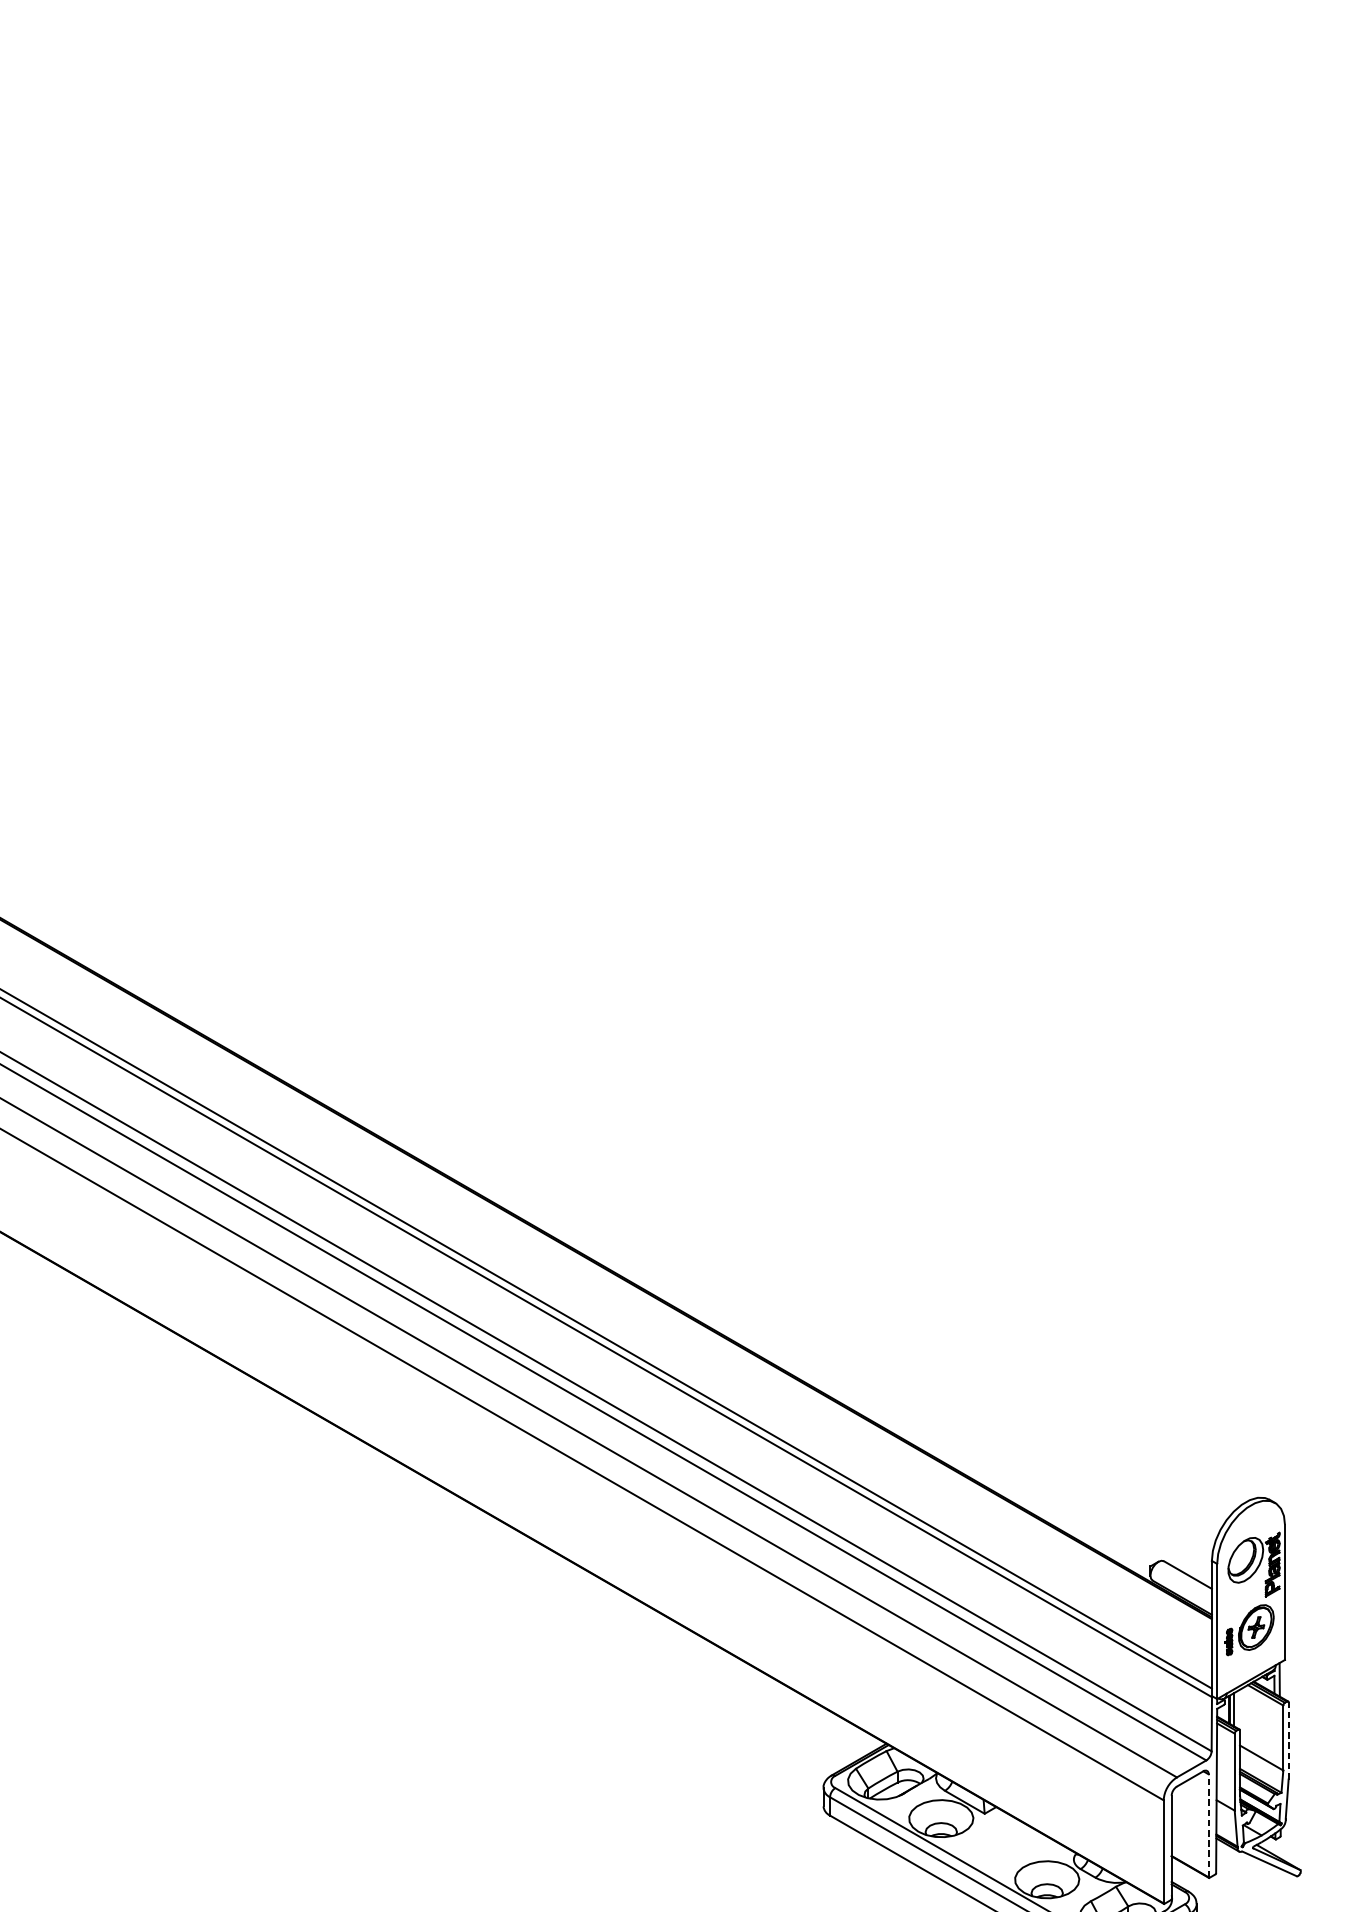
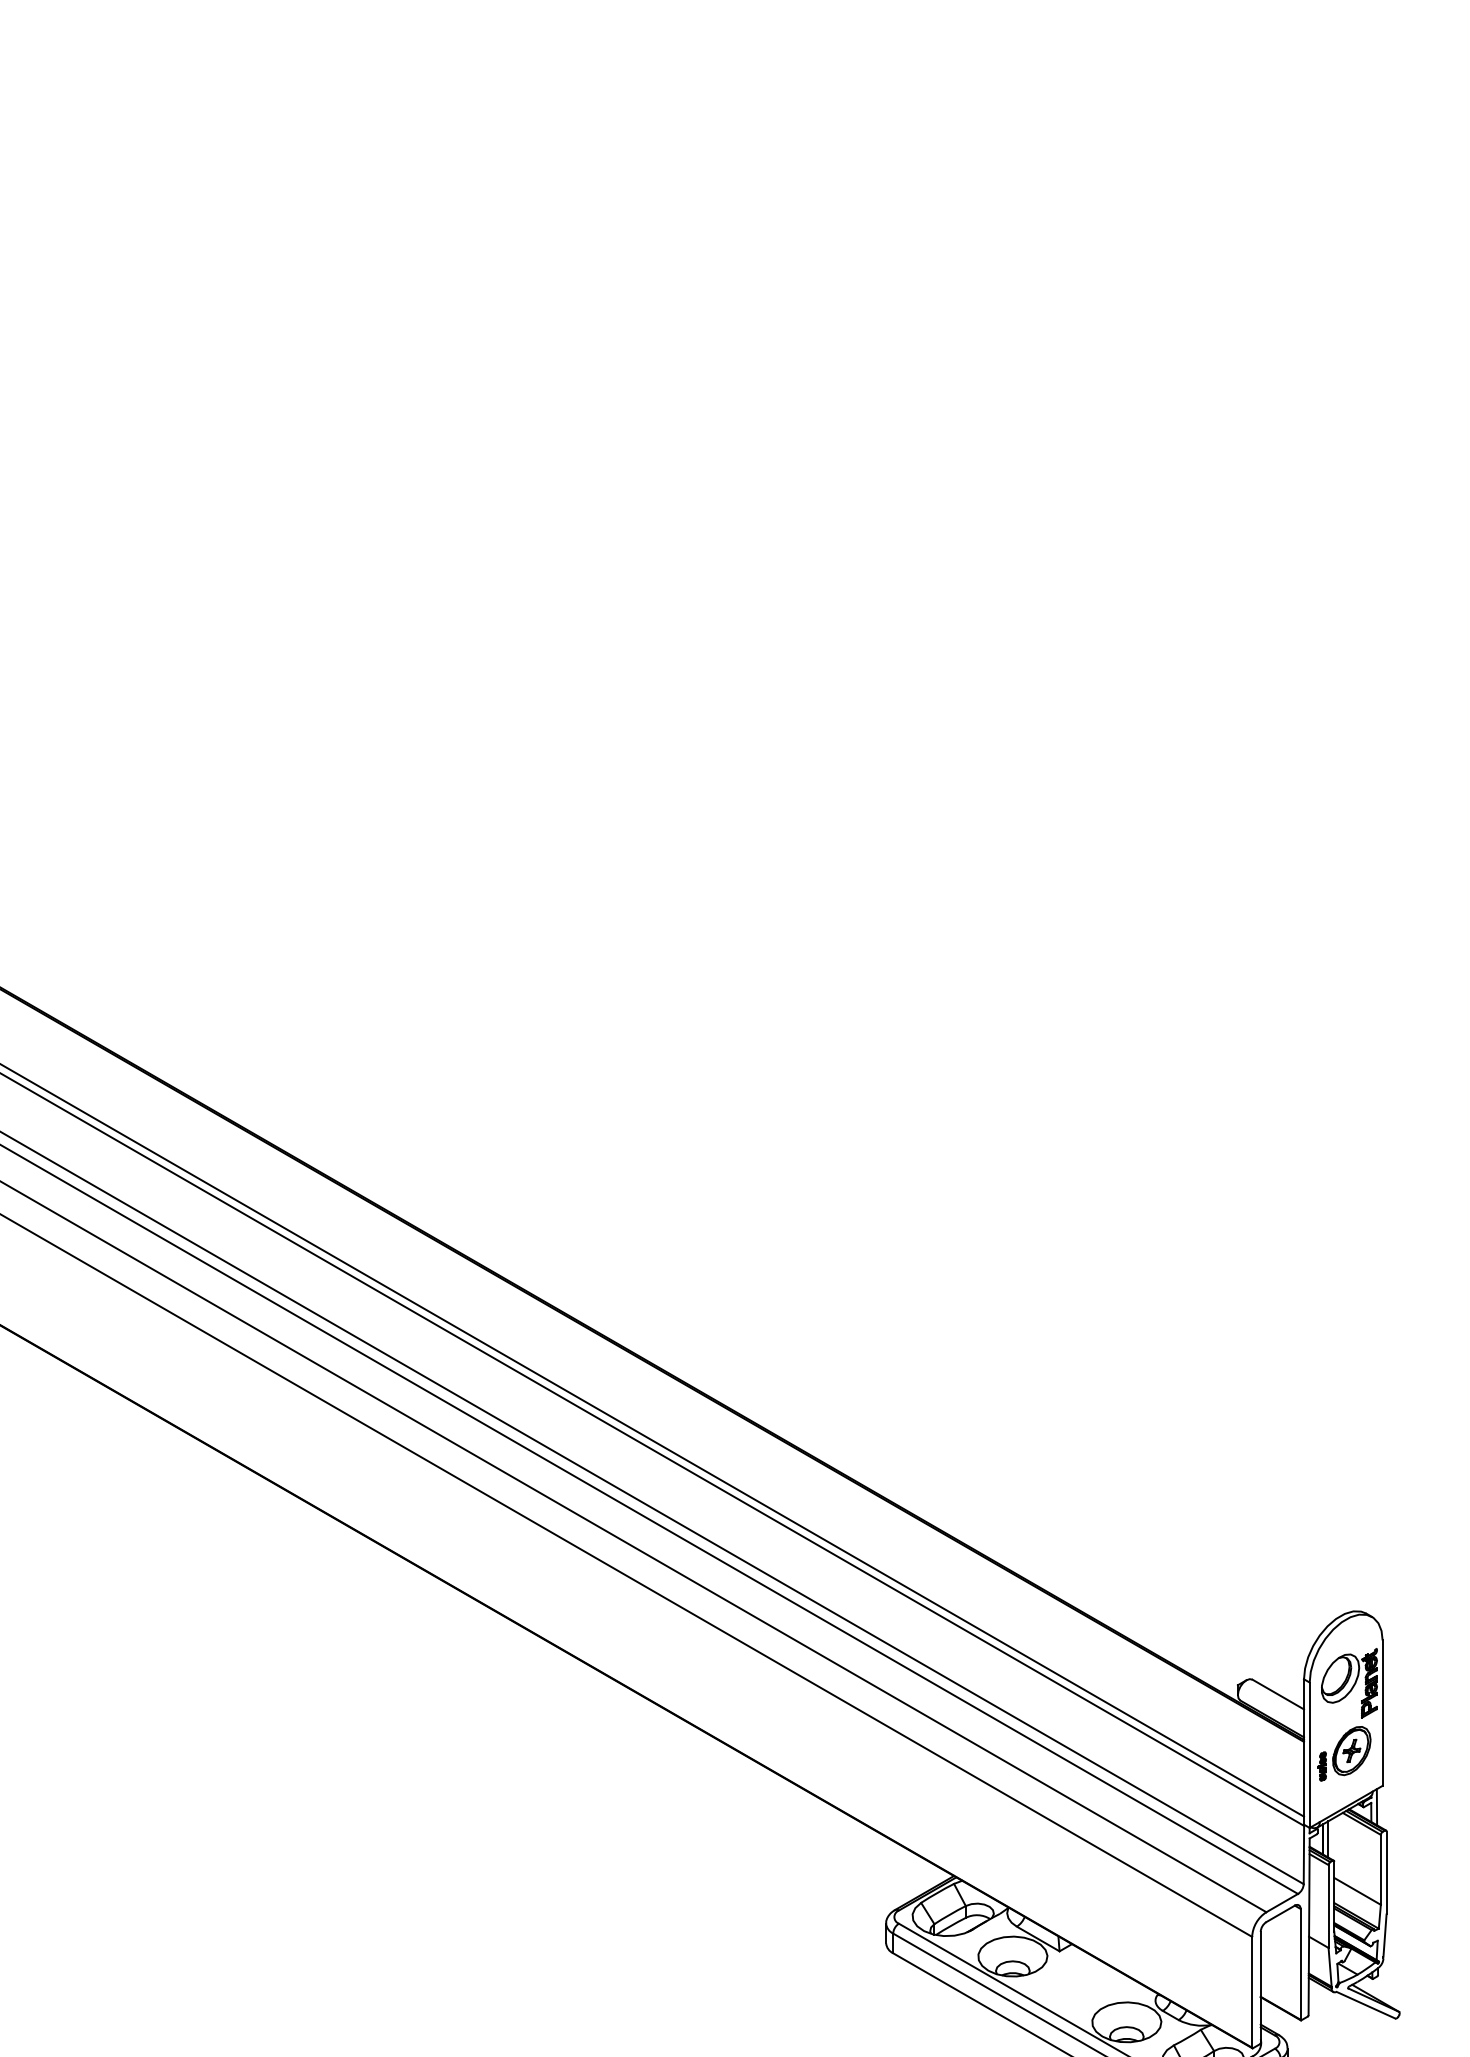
line: (1288, 1740) -> (1386, 1872), dashed -> solid
line: (1208, 1825) -> (1300, 1963), dashed -> solid

